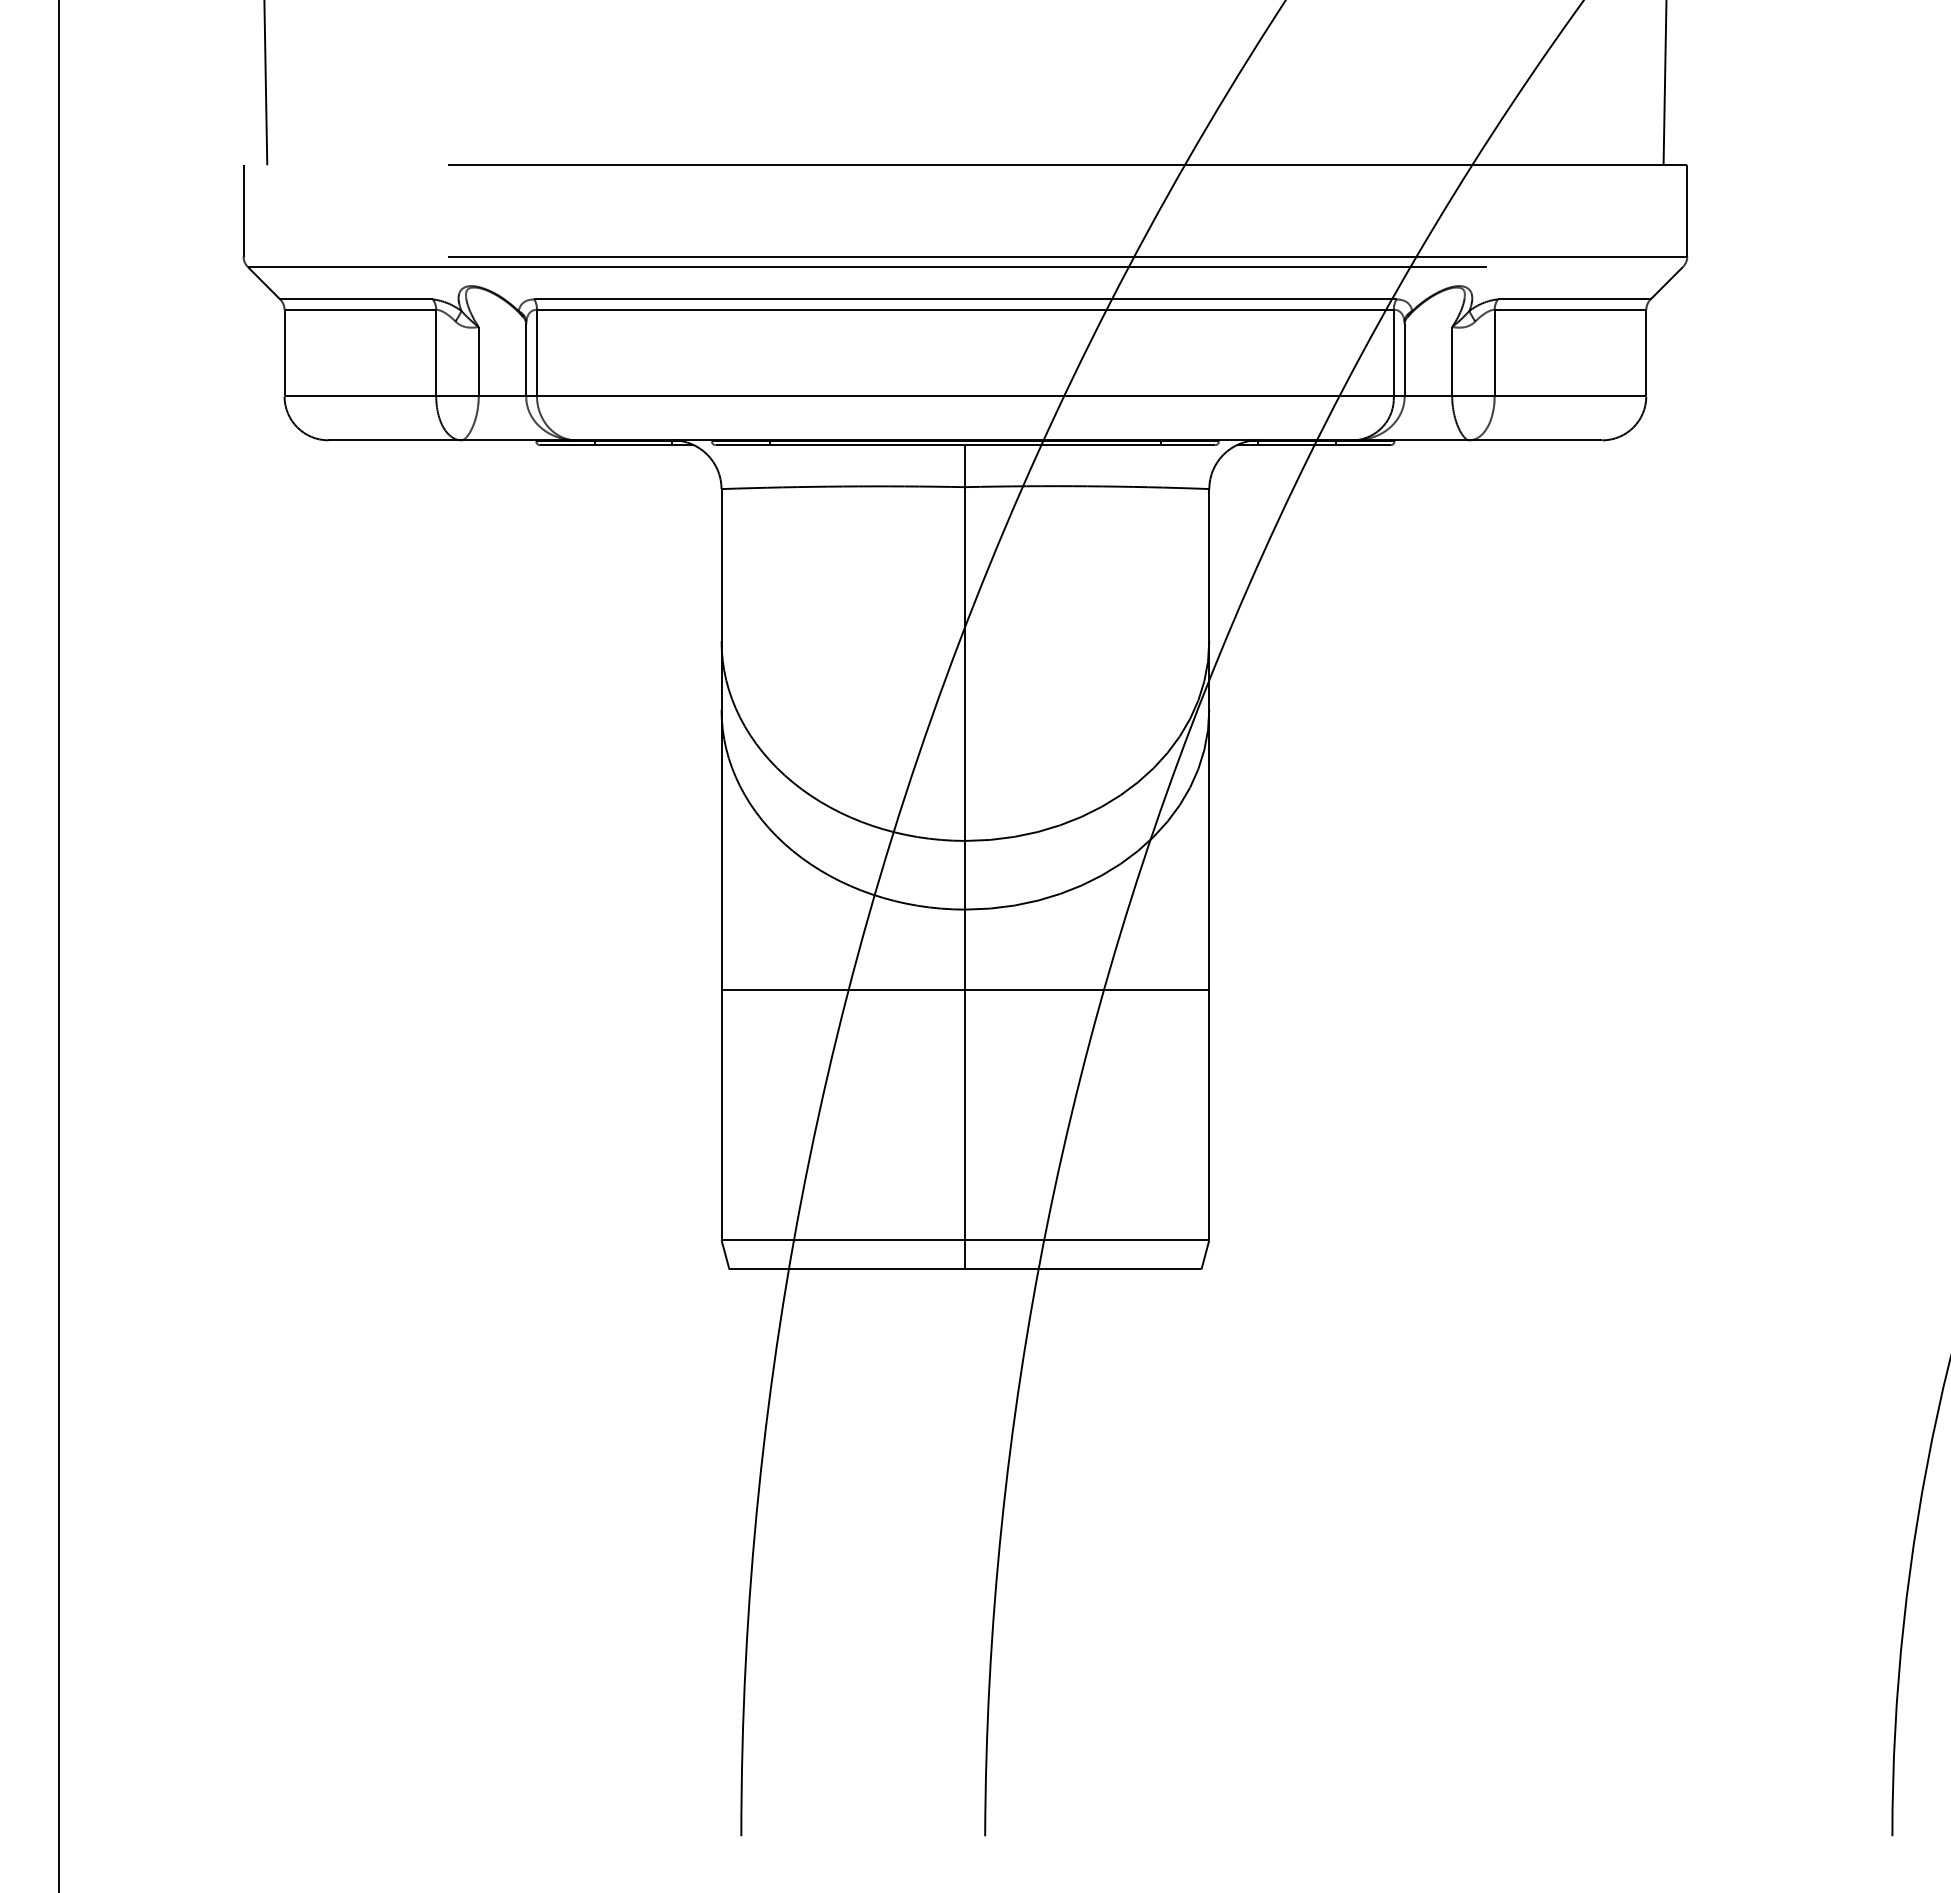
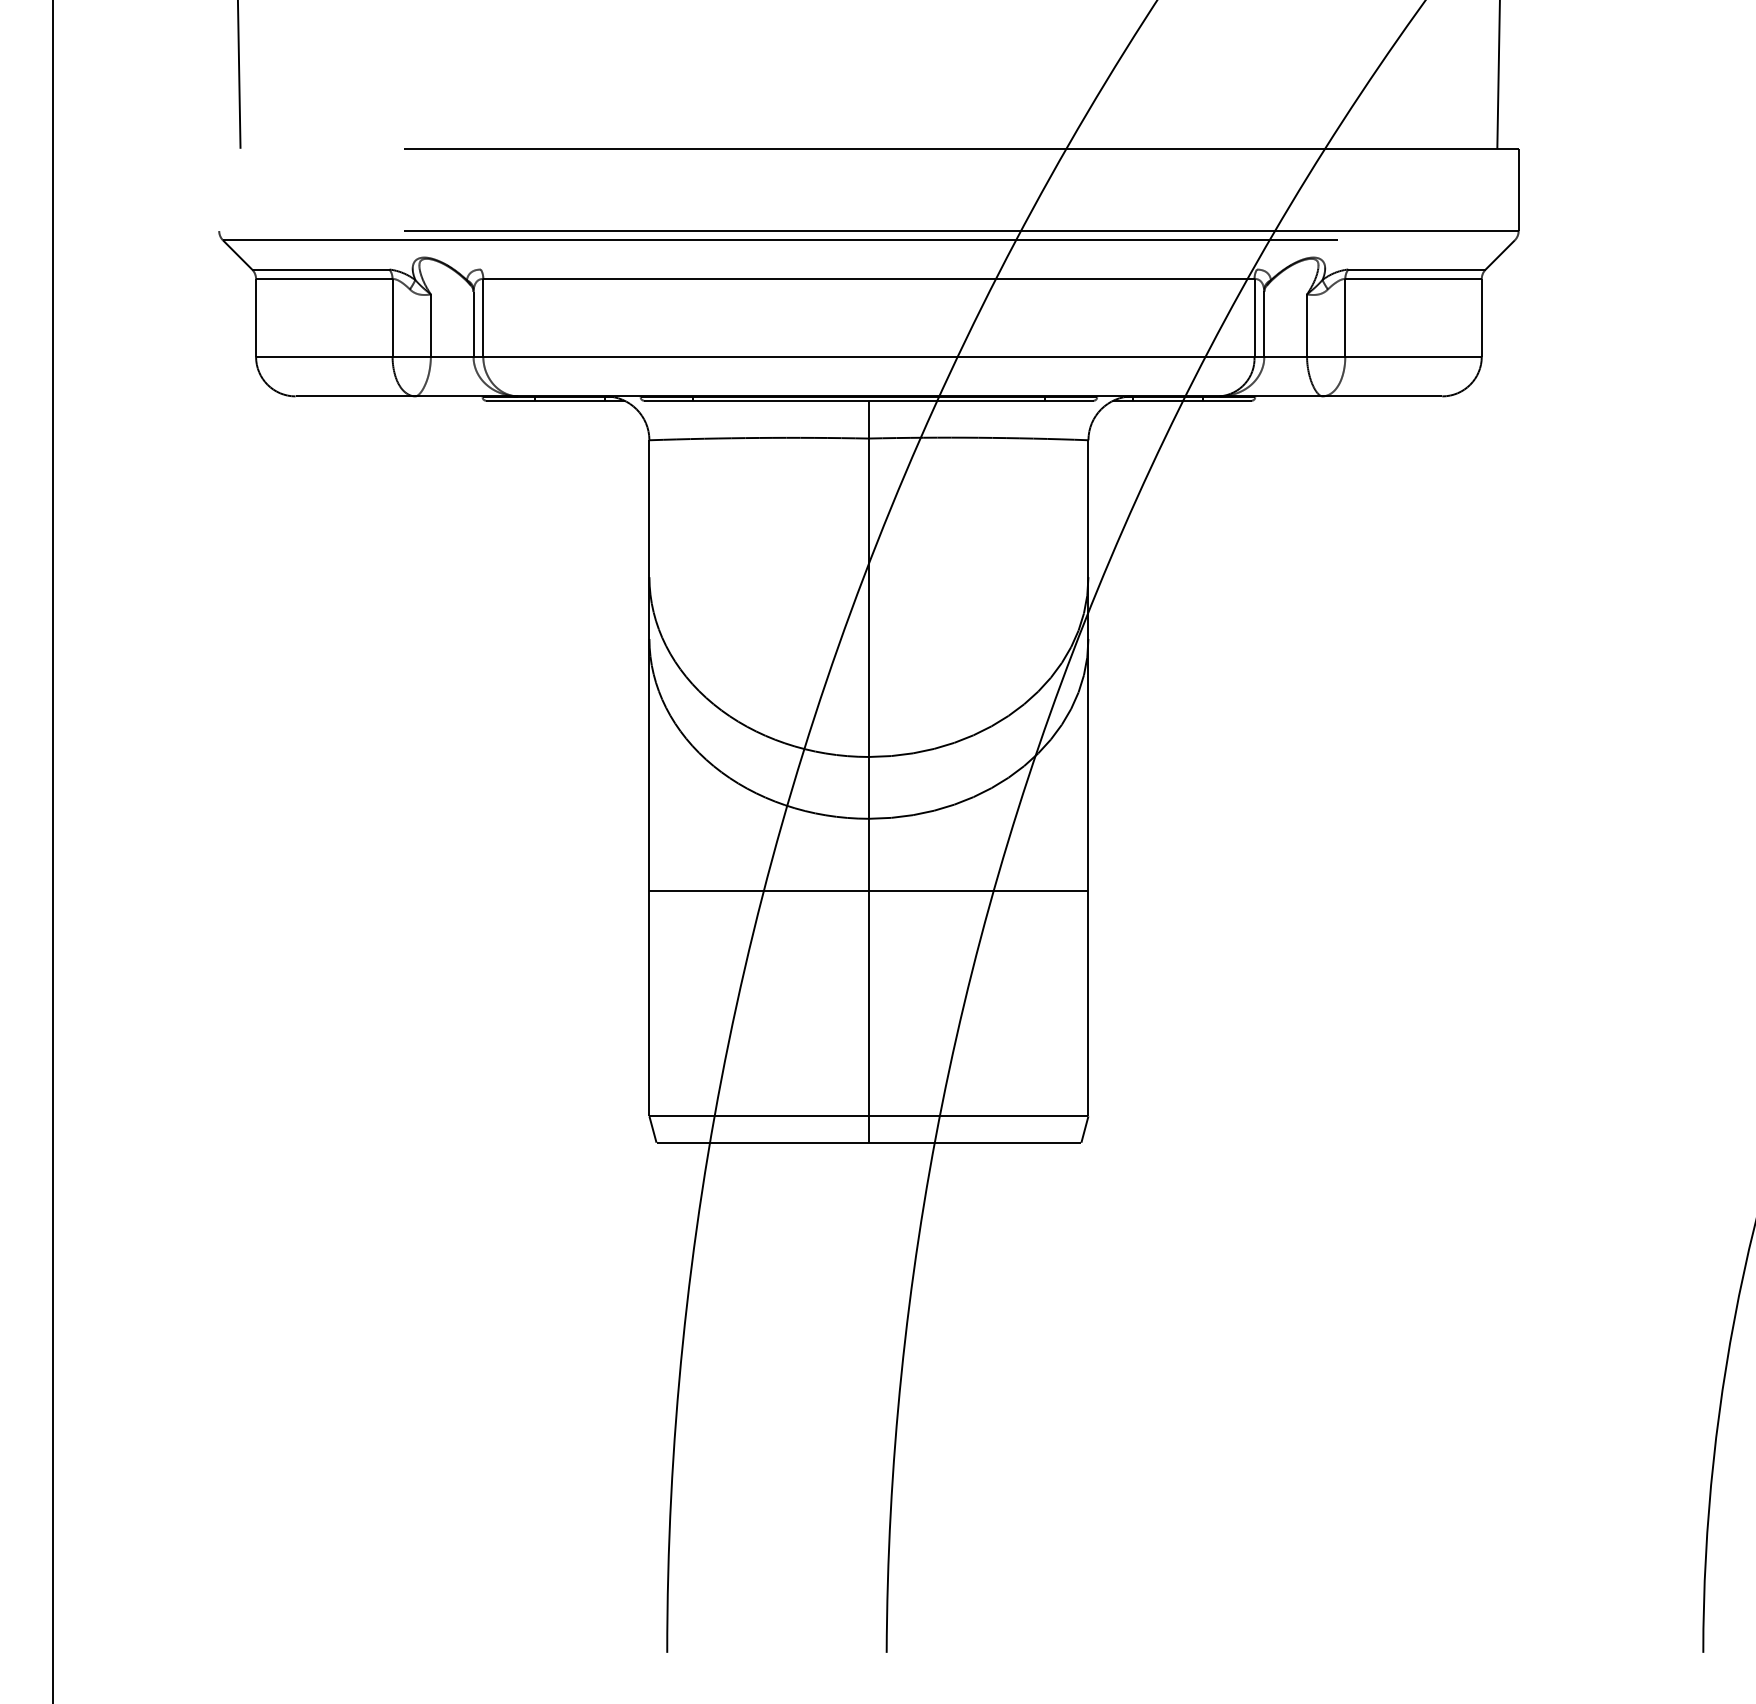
line: (243, 210) -> (219, 189), removed
line: (965, 299) -> (868, 269), removed

